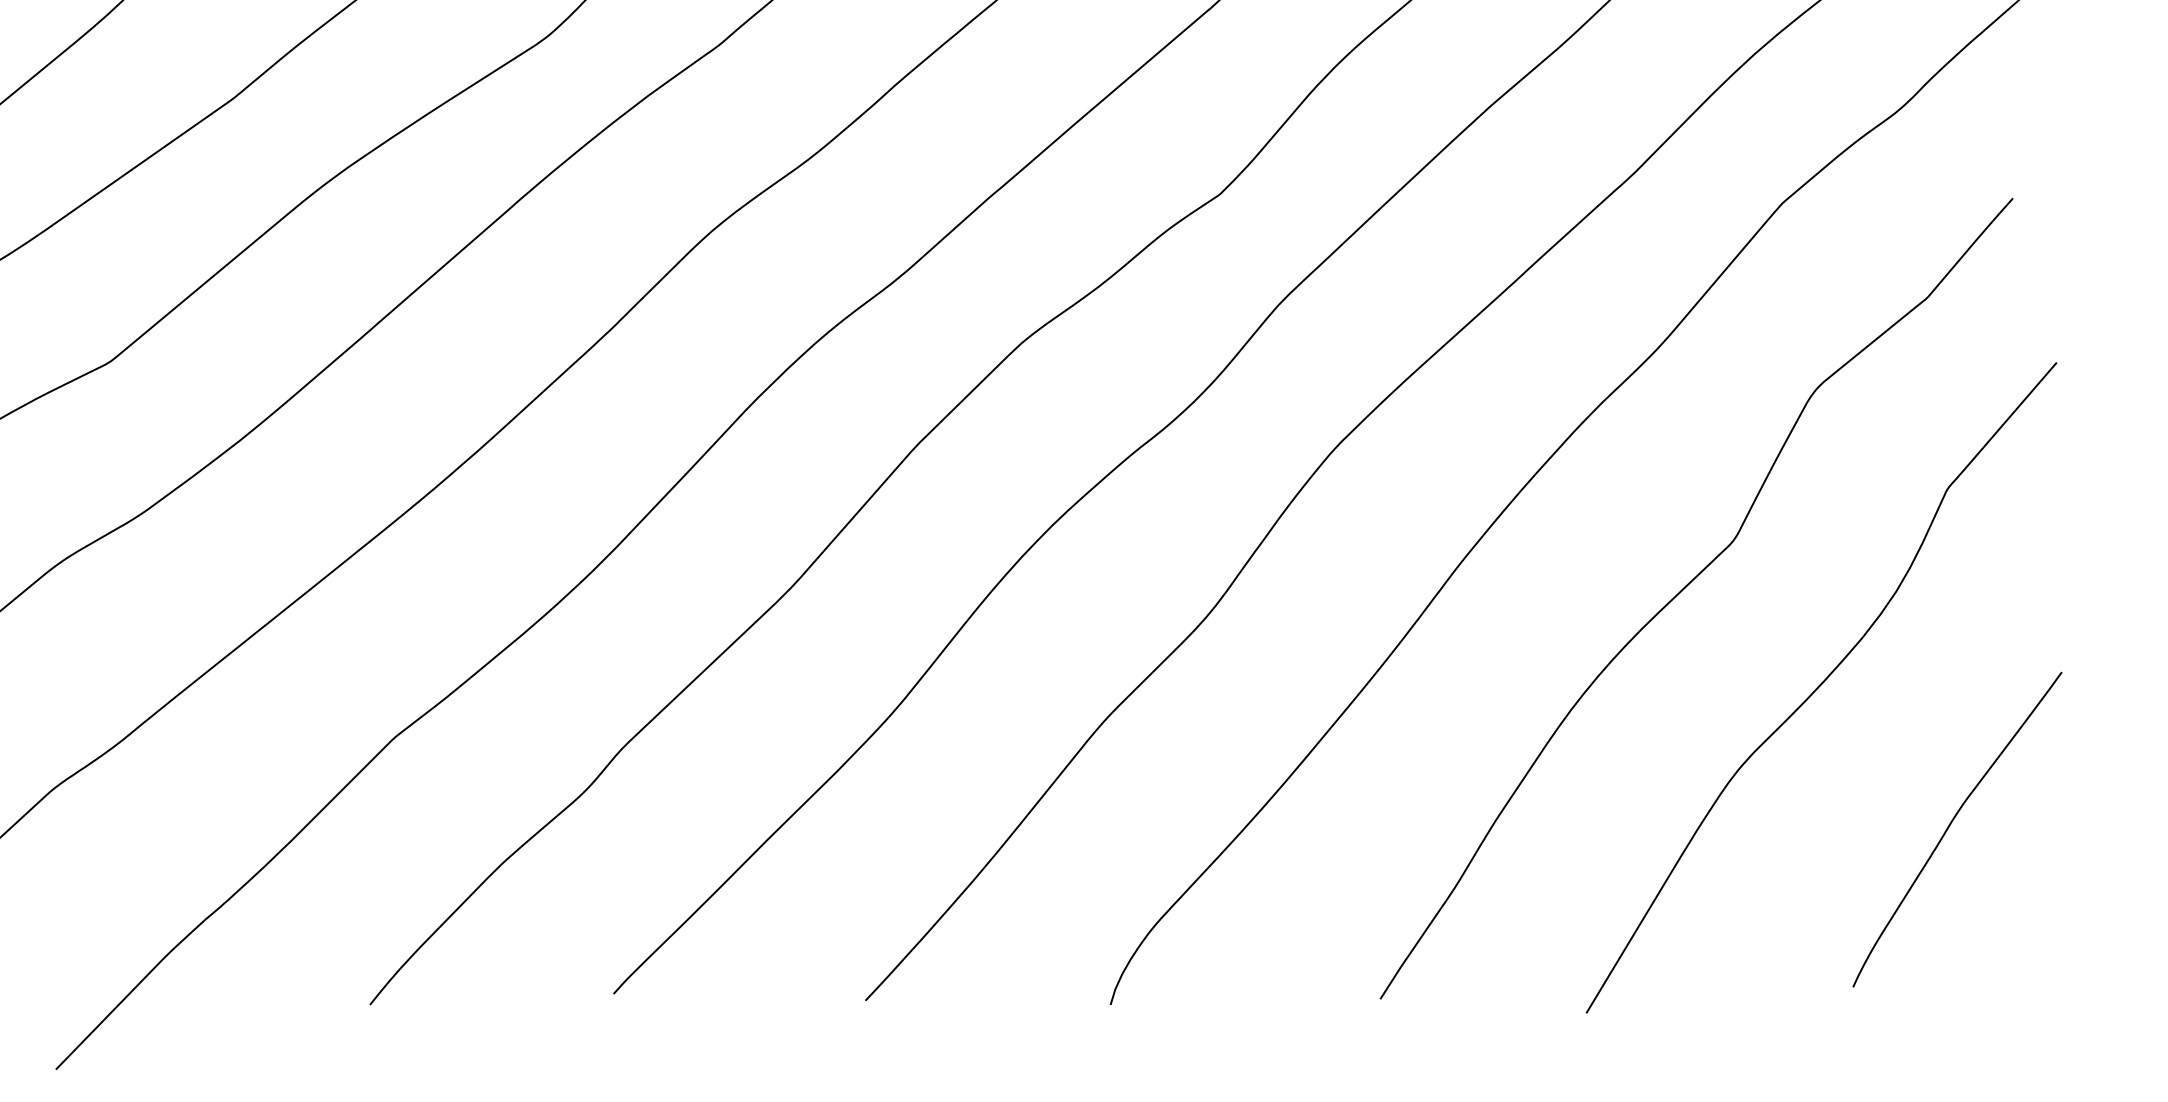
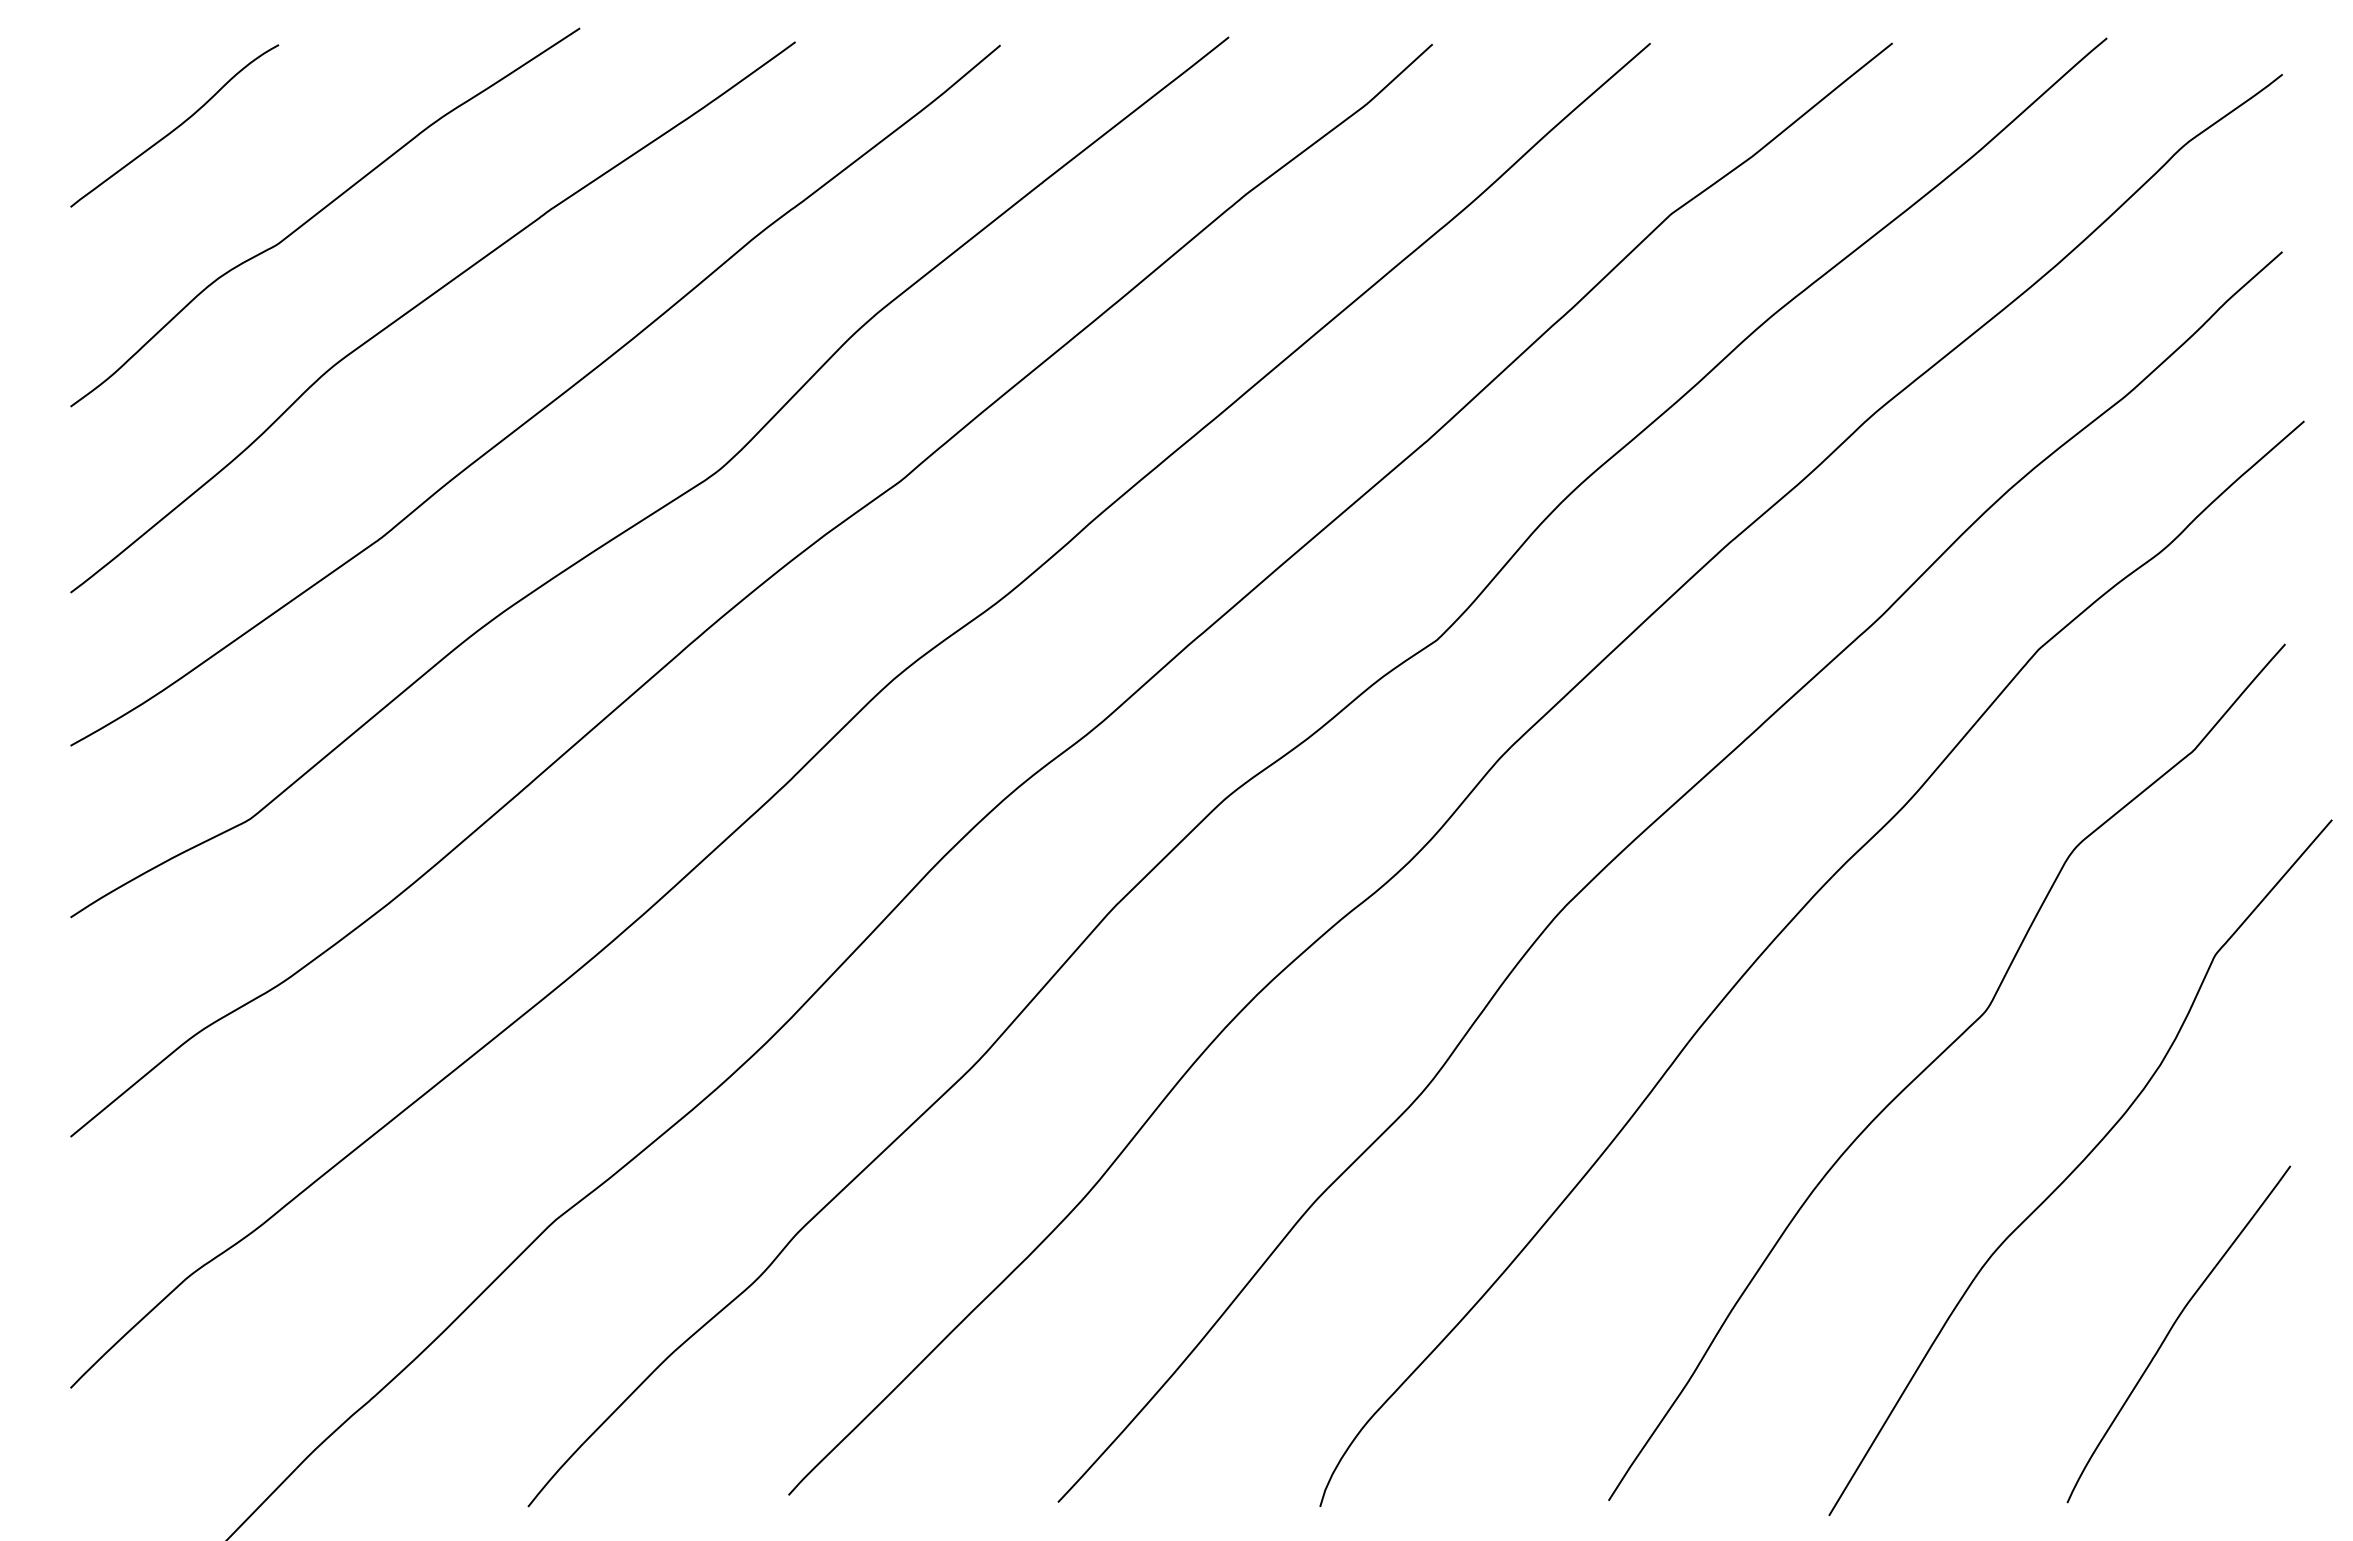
curve: (1950, 826) -> (2171, 1330), moved

